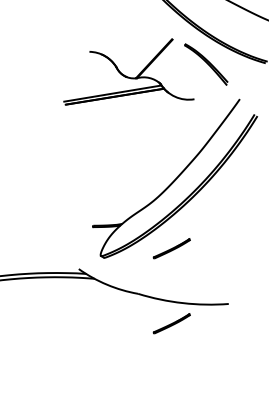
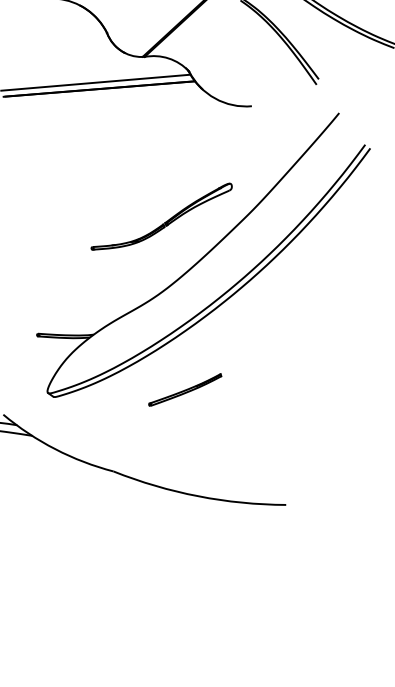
part: (152, 159) -> (161, 215), added
line: (171, 323) -> (173, 533), removed

